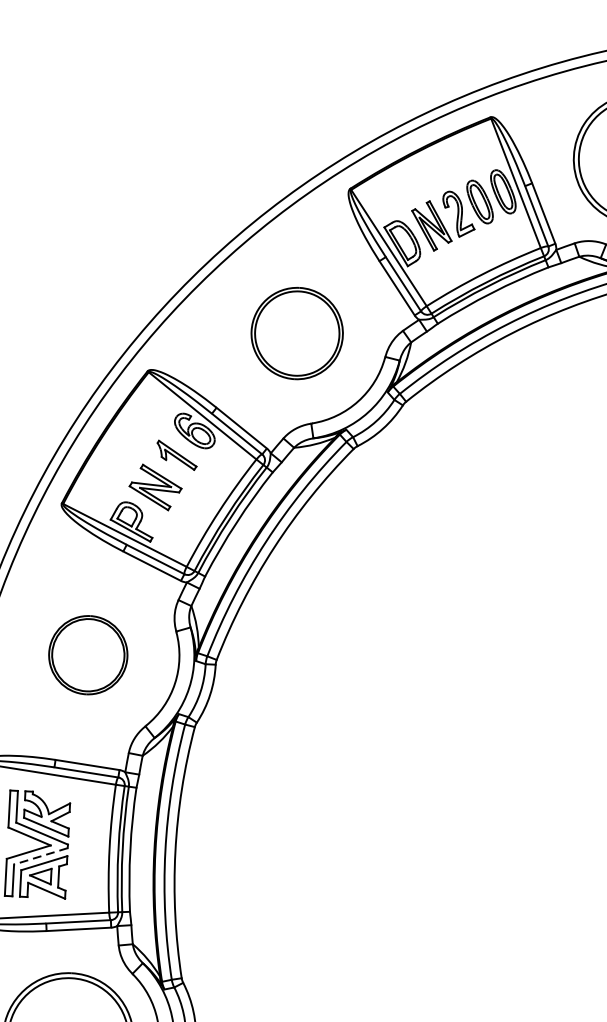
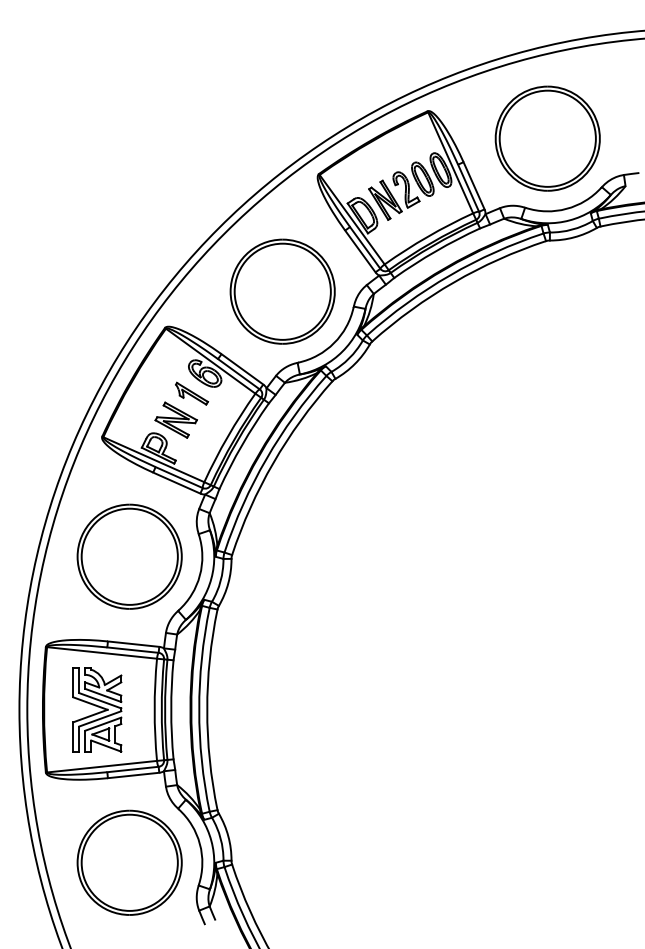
part: (297, 333) -> (282, 291), size x1.43
part: (88, 654) -> (129, 556), size x1.67
line: (39, 857) -> (99, 719), dashed -> solid

